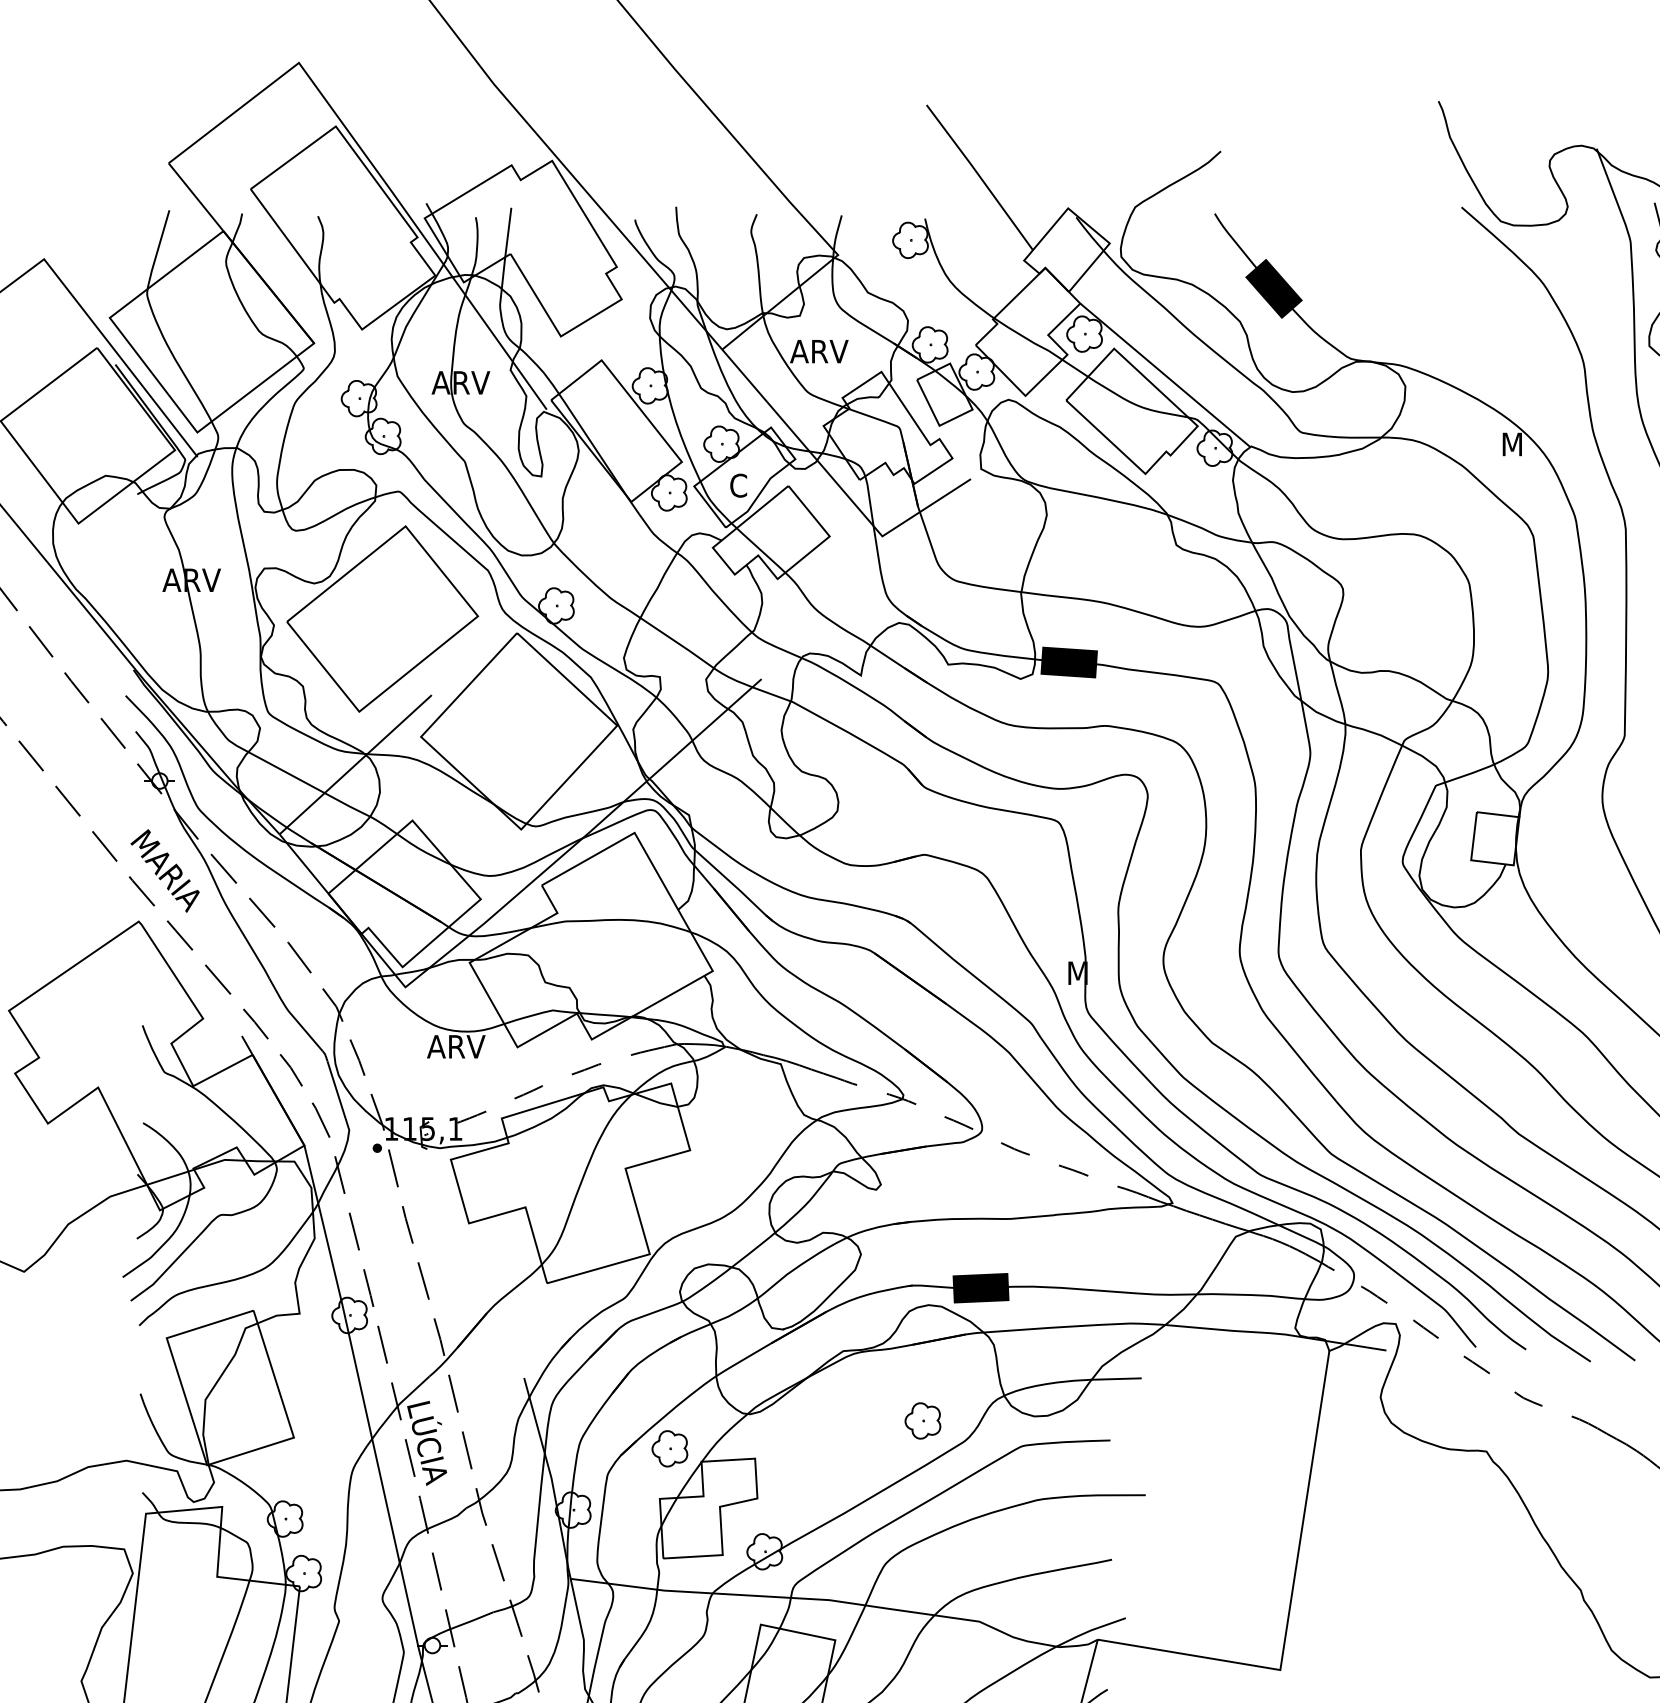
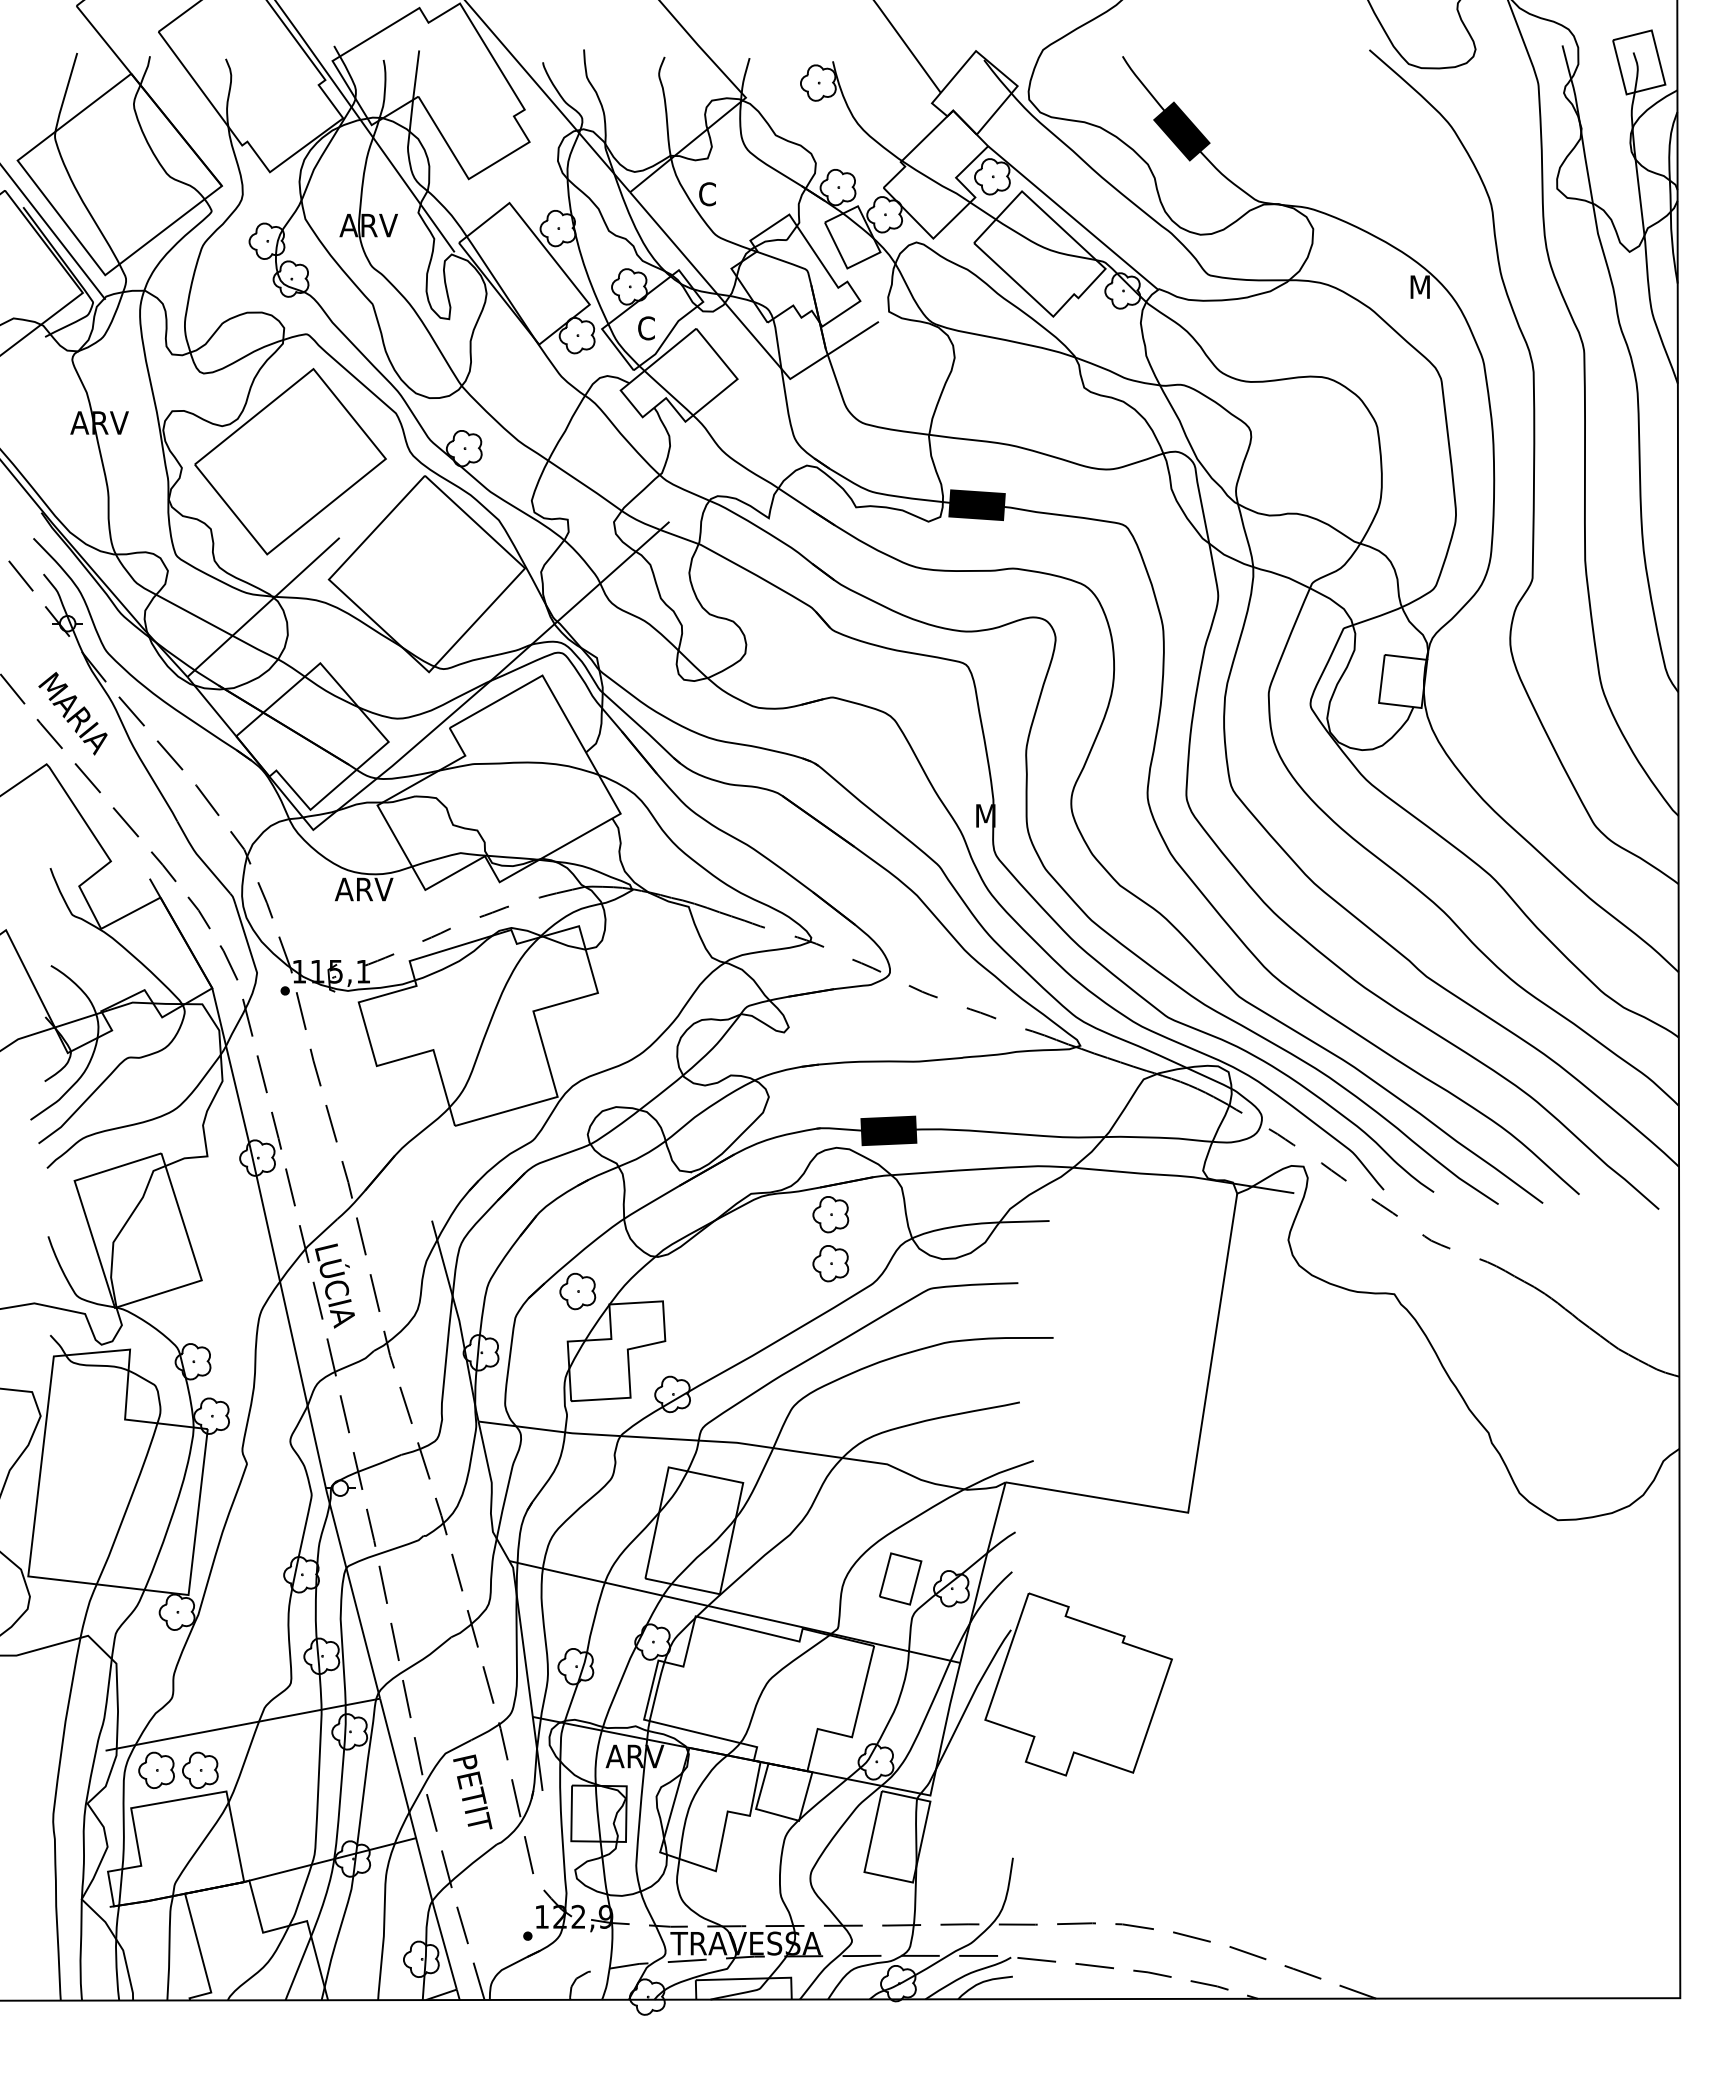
text: (818, 351) -> (726, 194), ARV -> C
part: (922, 1371) -> (830, 1214), added

